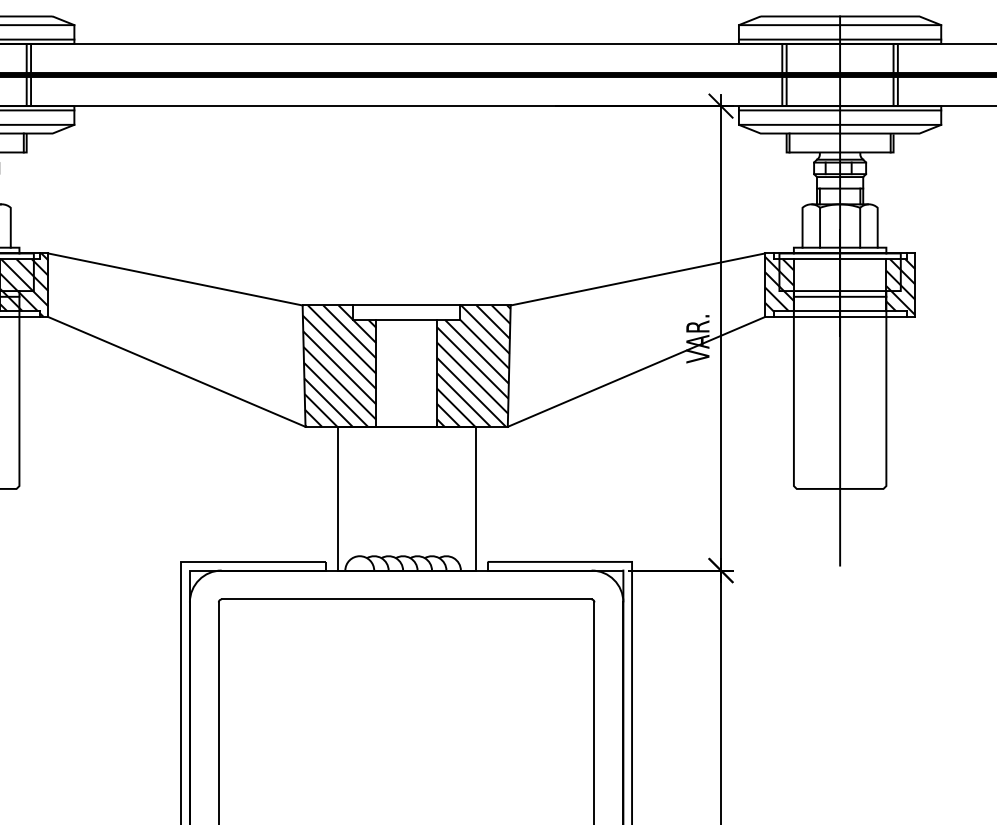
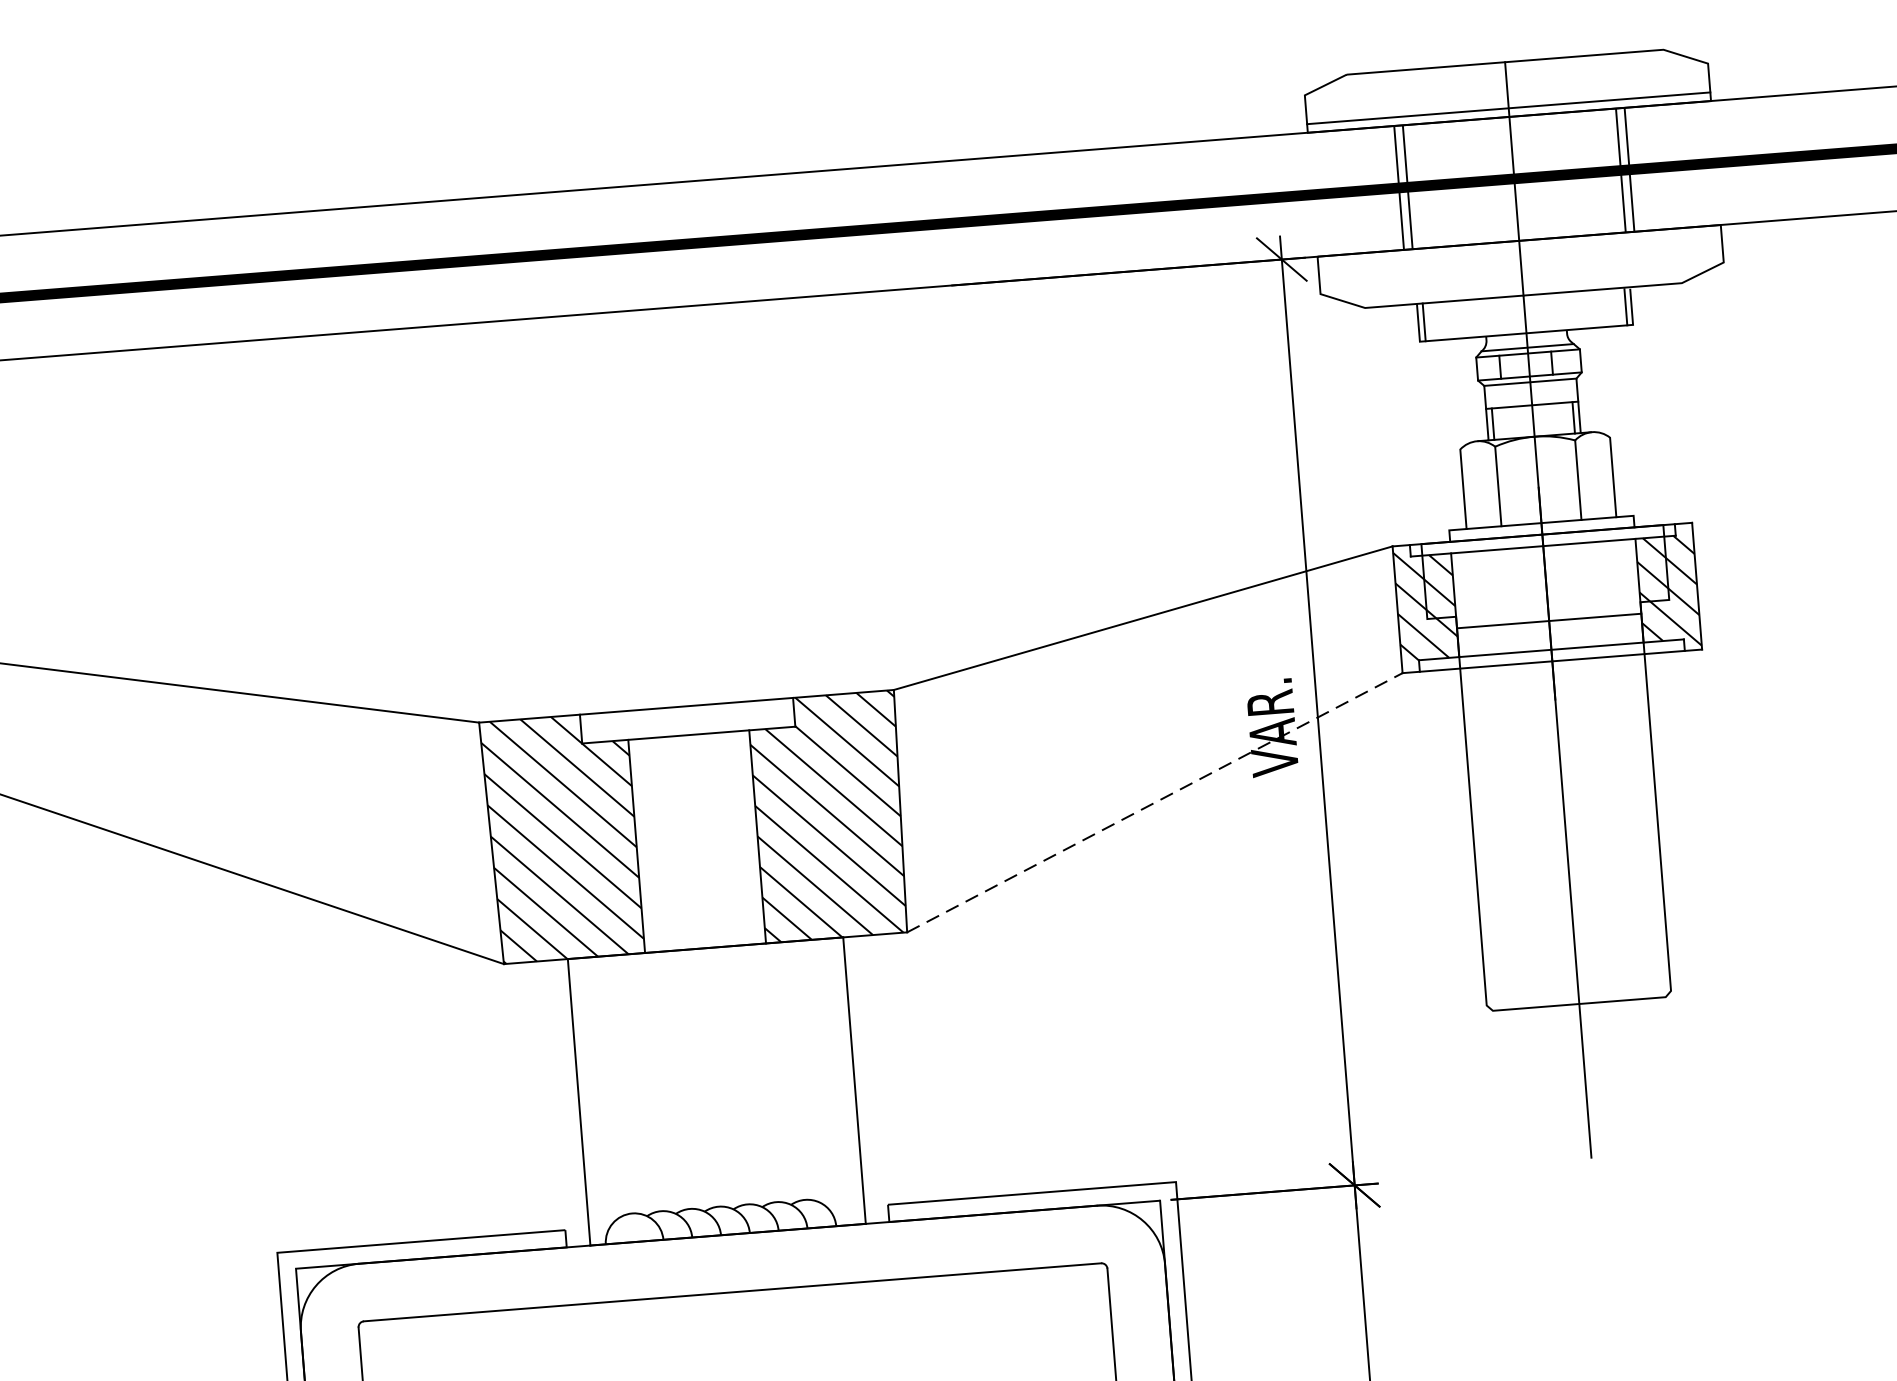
line: (839, 25) -> (1505, 80), removed
line: (839, 110) -> (1518, 249), removed
line: (839, 124) -> (1520, 277), removed
line: (839, 291) -> (1547, 610), removed
line: (636, 371) -> (1155, 801), solid -> dashed

